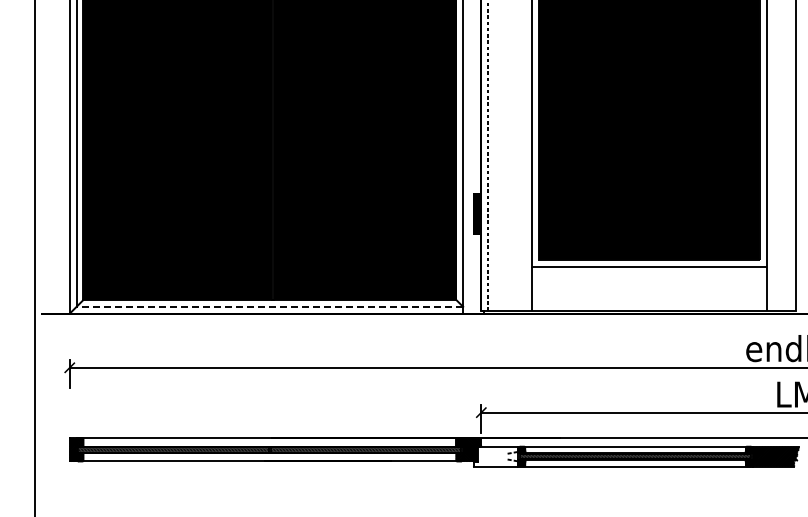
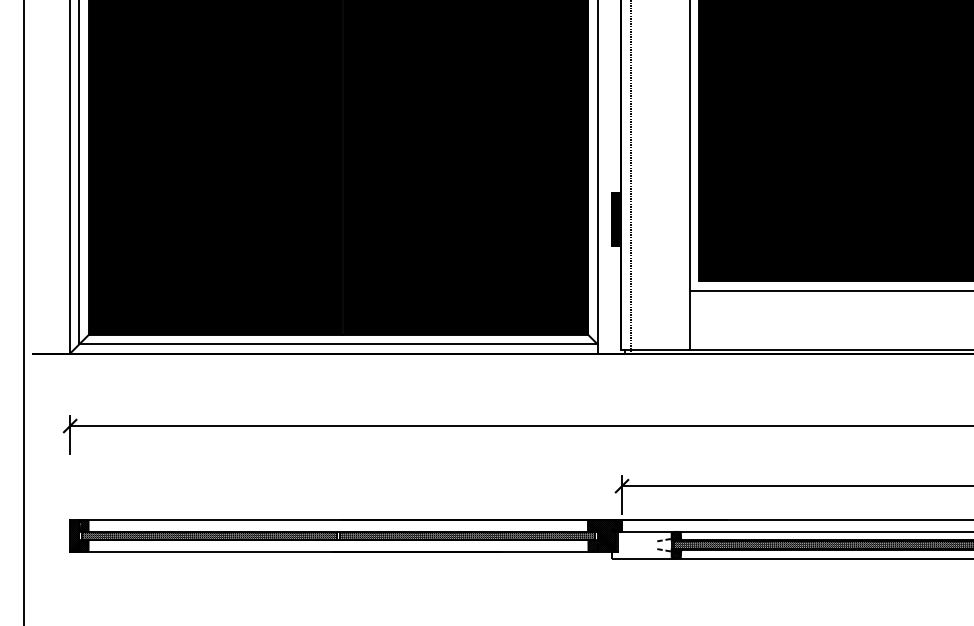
line: (269, 306) -> (337, 343), dashed -> solid

